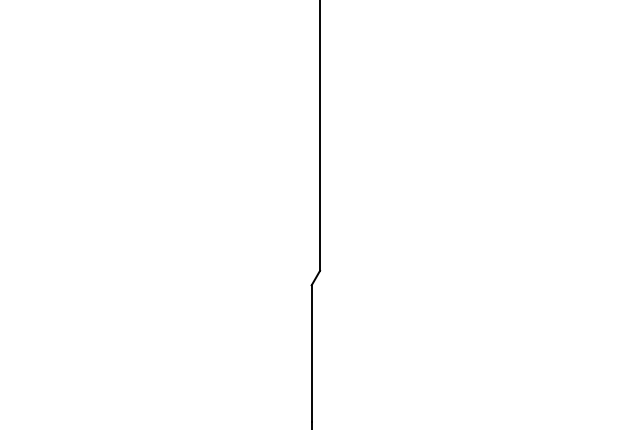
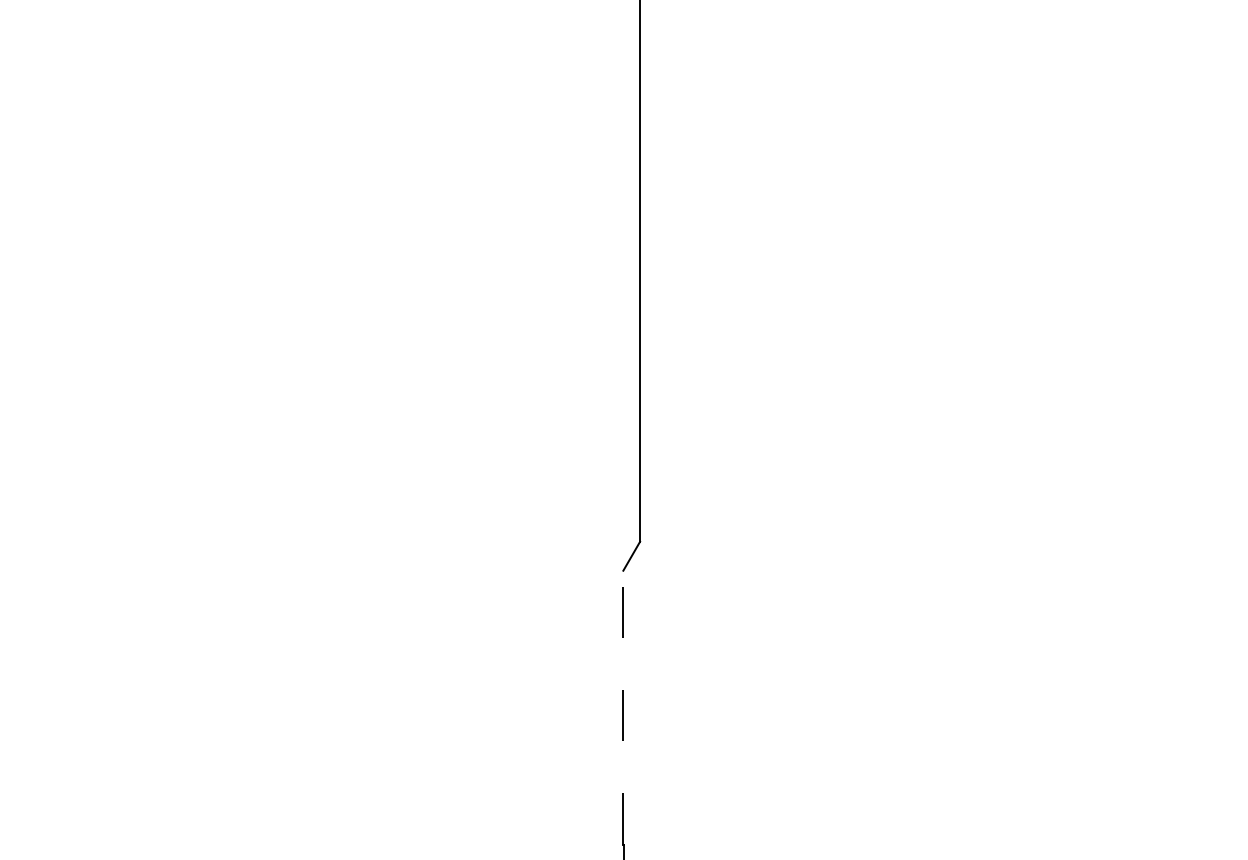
line: (311, 353) -> (622, 707), solid -> dashed

